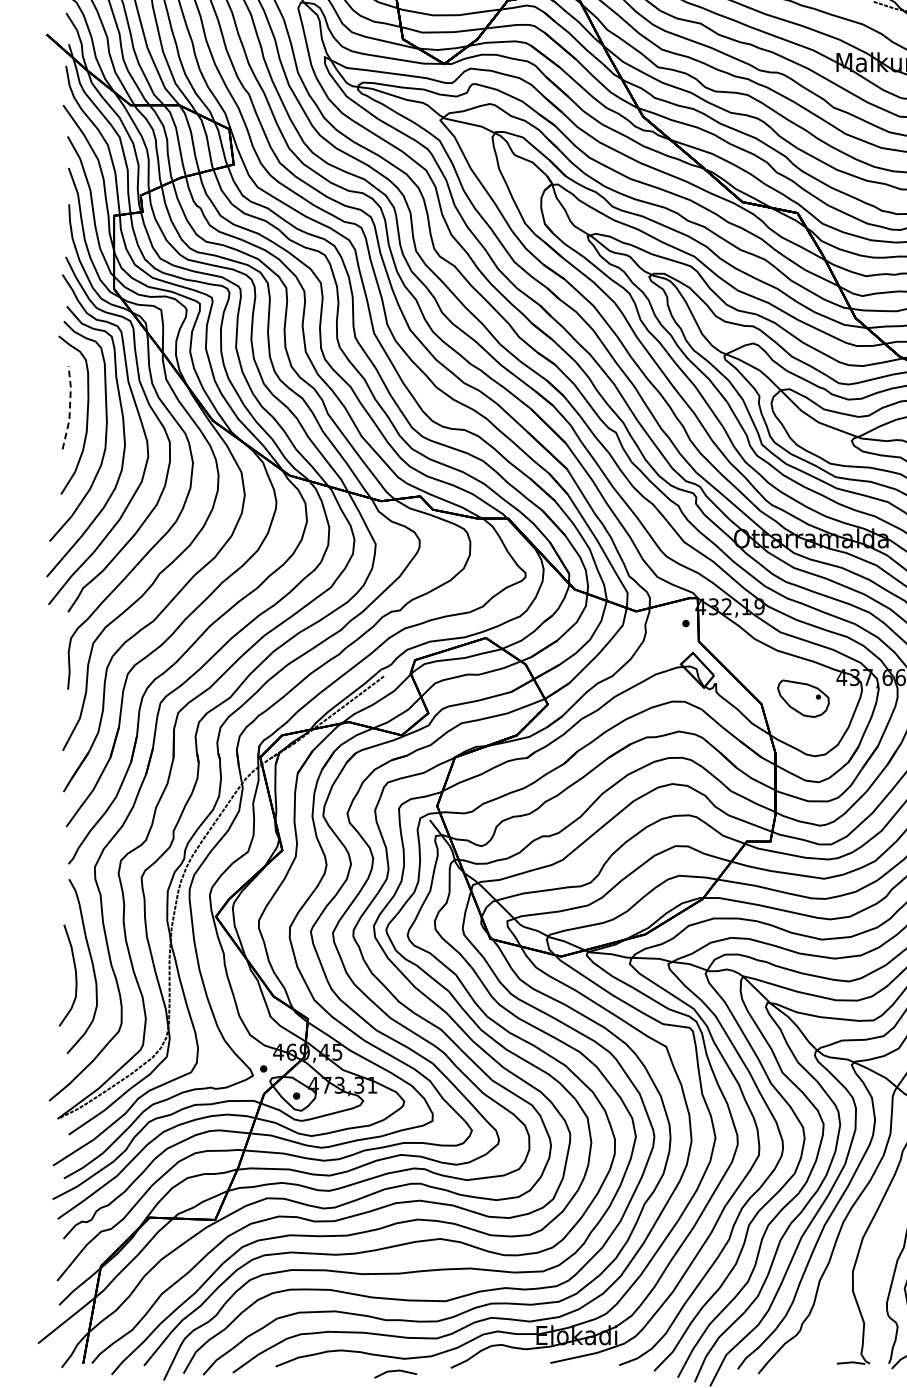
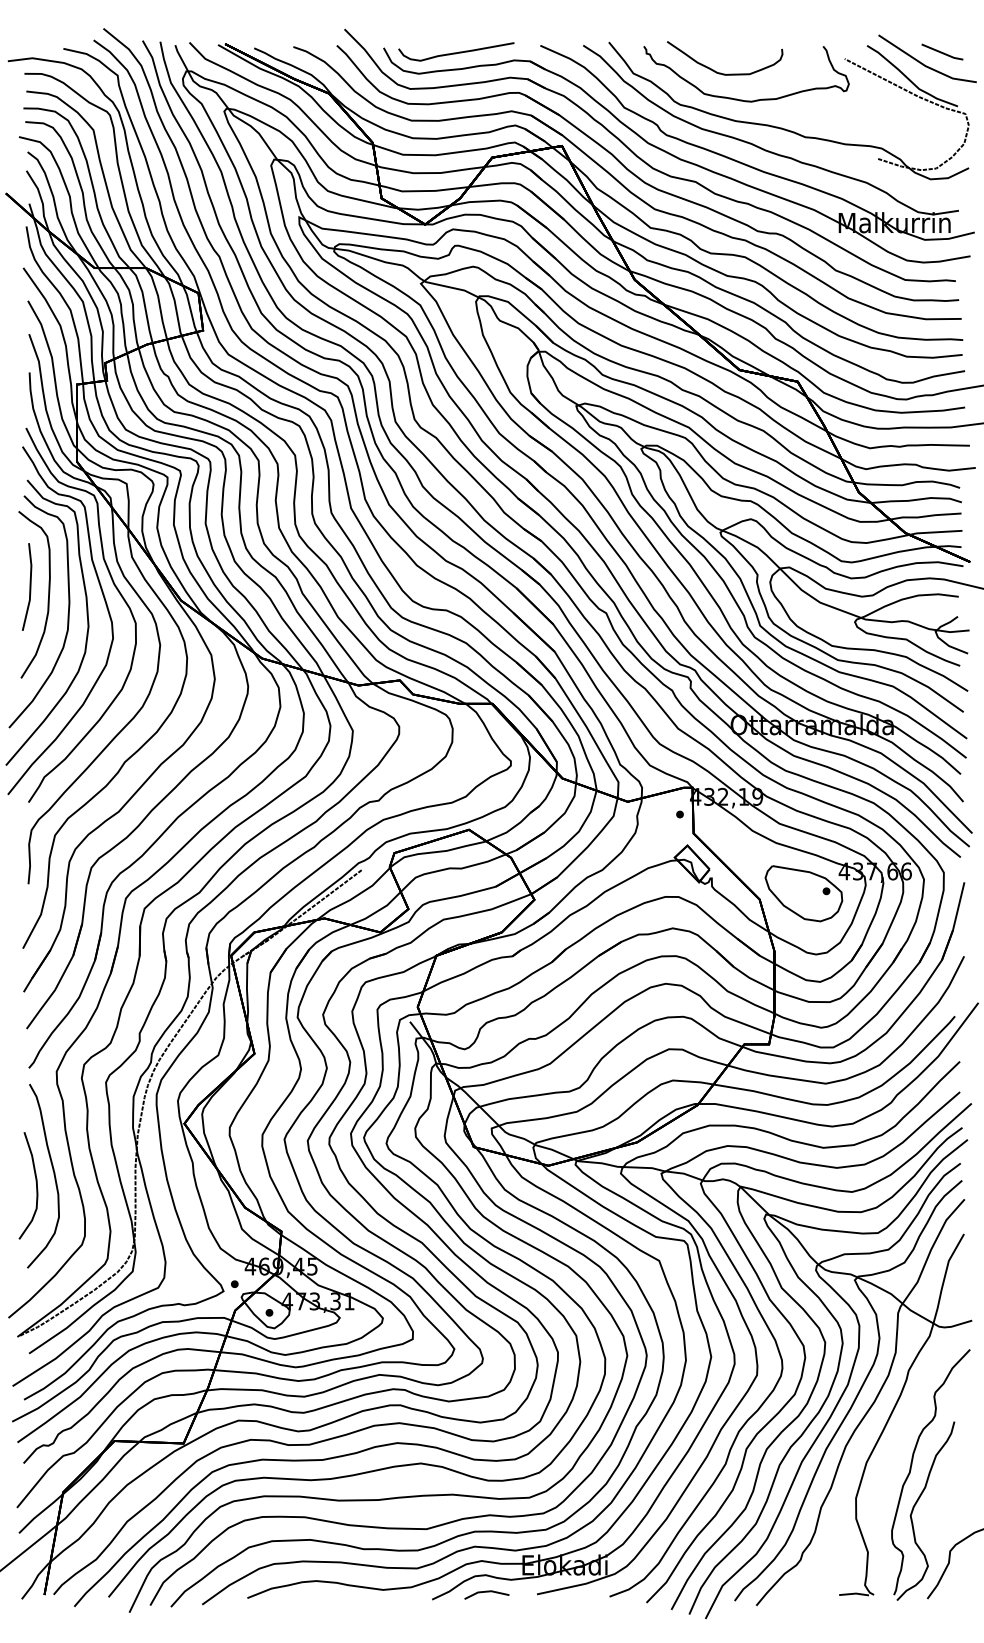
line: (69, 408) -> (30, 587), dashed -> solid
part: (803, 698) -> (803, 893), size x1.43
line: (395, 1371) -> (486, 1592), moved

